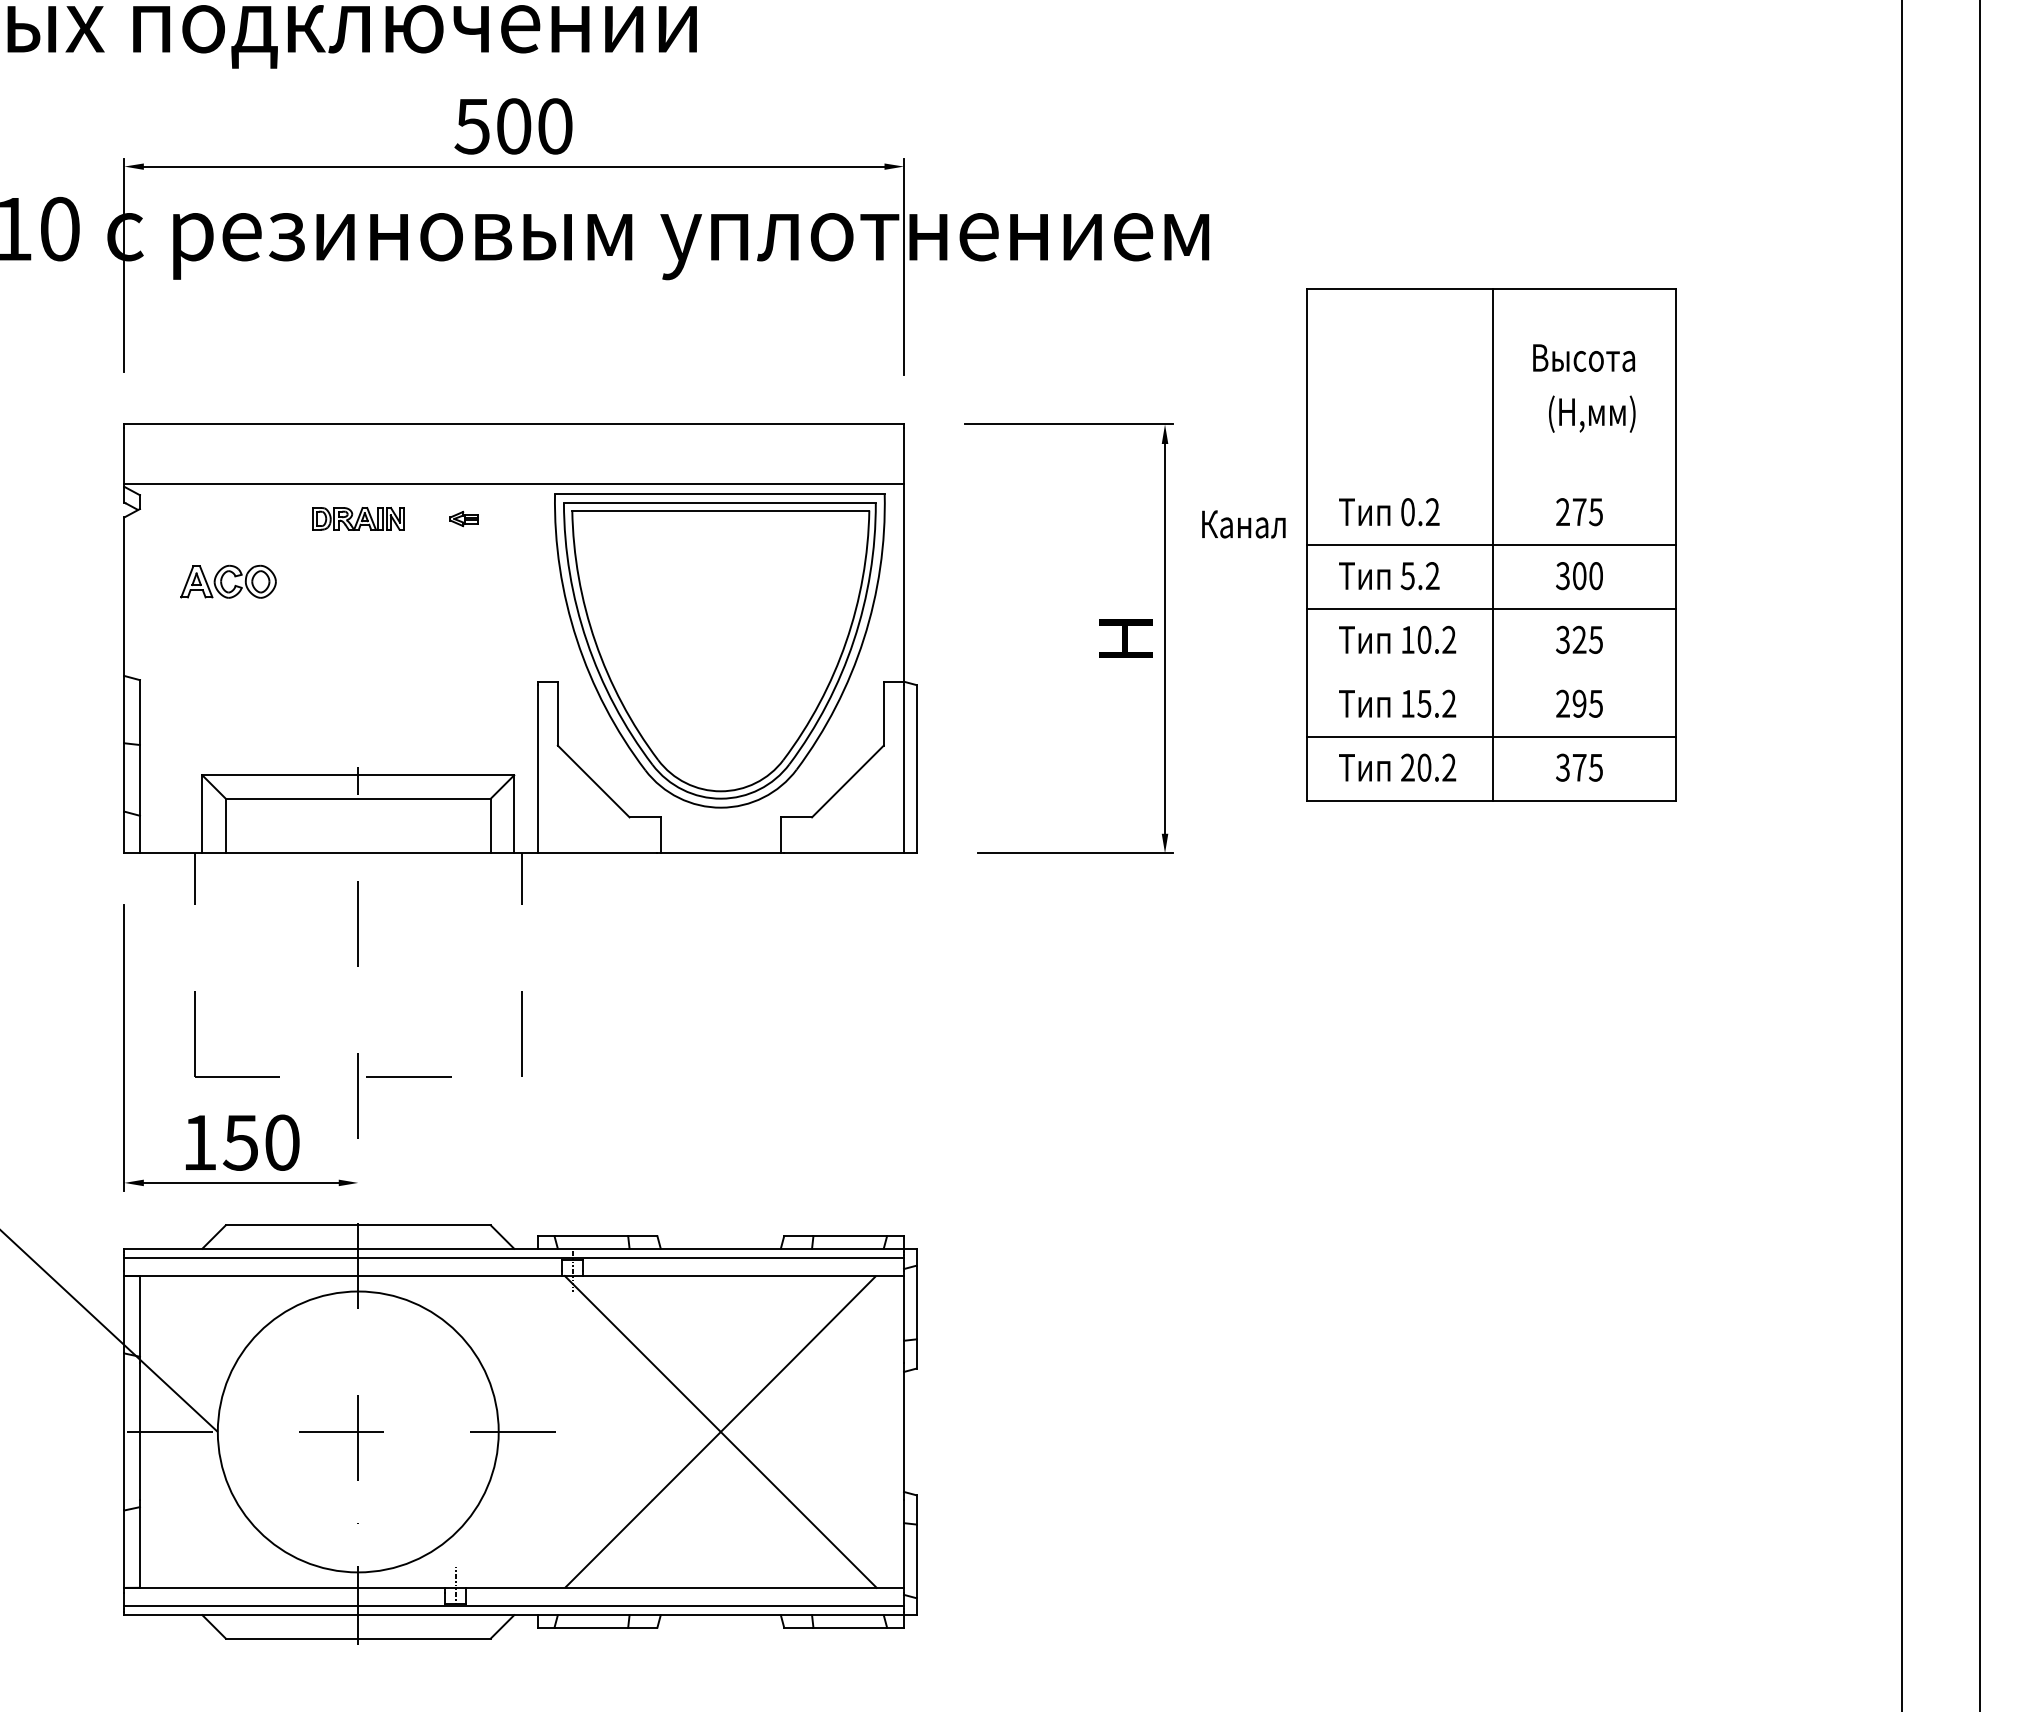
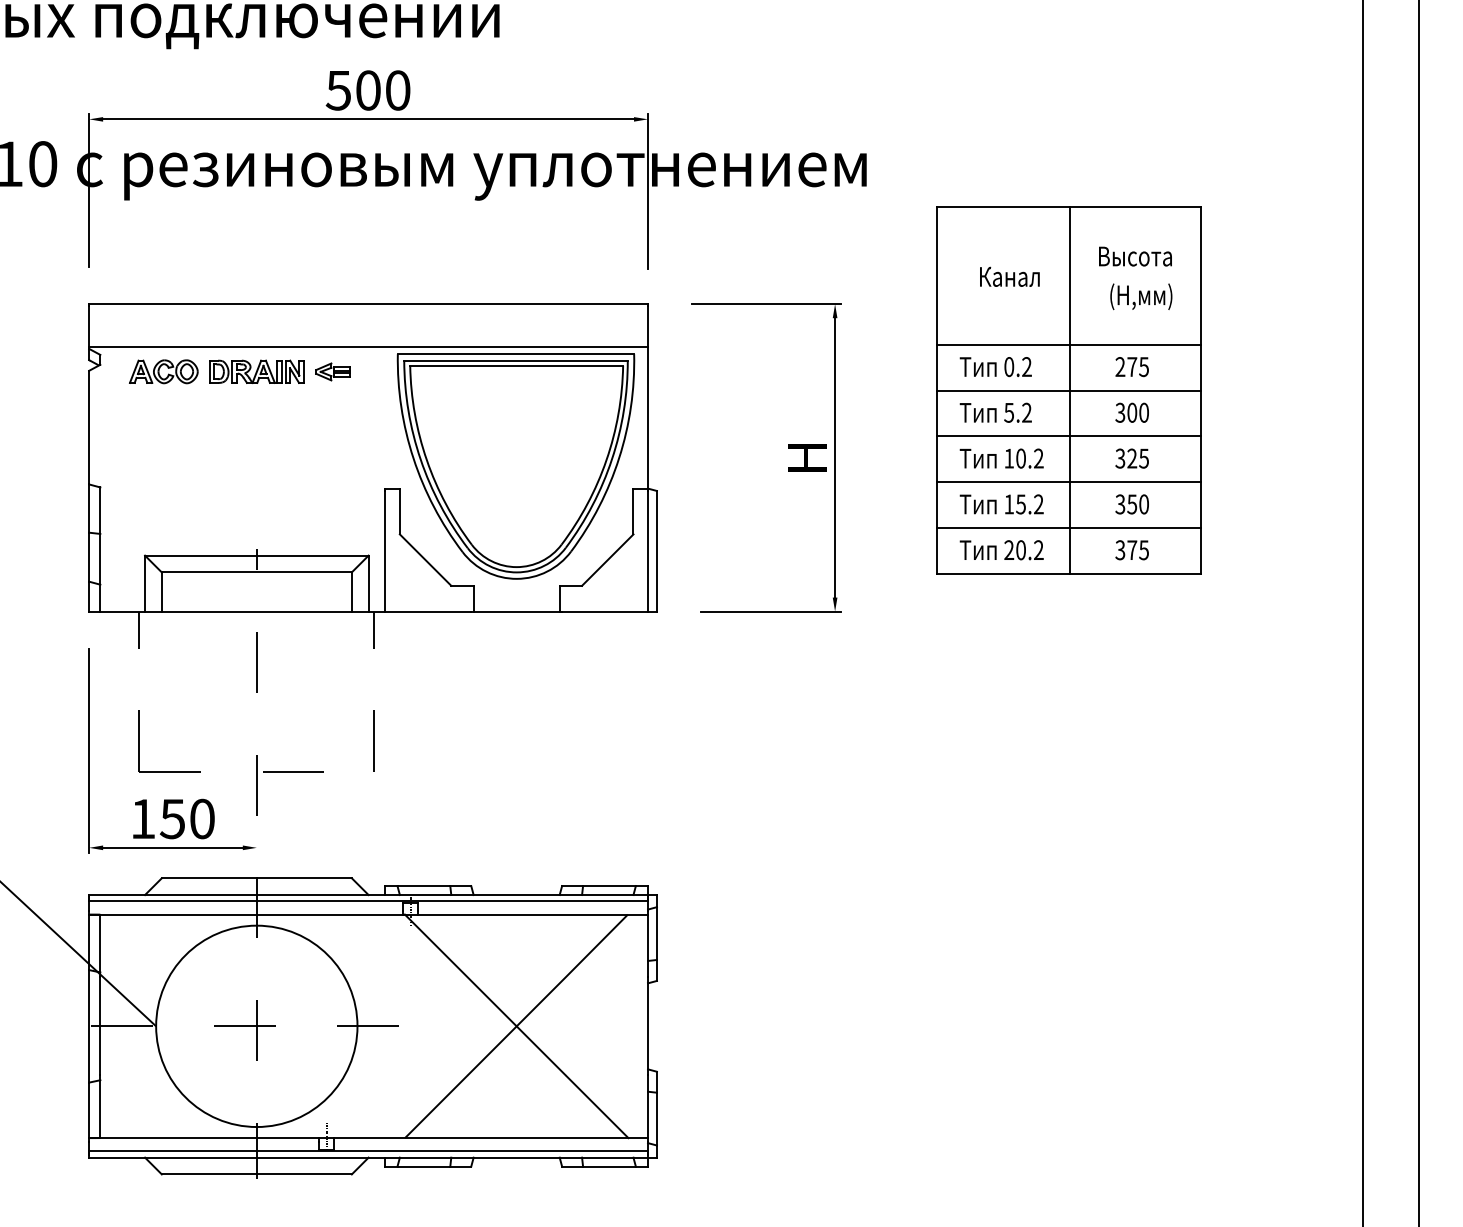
line: (1490, 481) -> (1068, 345), added
part: (358, 518) -> (256, 371), size x1.43
part: (464, 518) -> (332, 371), size x1.67
text: (1243, 524) -> (1009, 276), moved
part: (222, 580) -> (159, 370), moved
line: (1490, 672) -> (1068, 481), added
text: (1579, 703) -> (1132, 504), 295 -> 350

